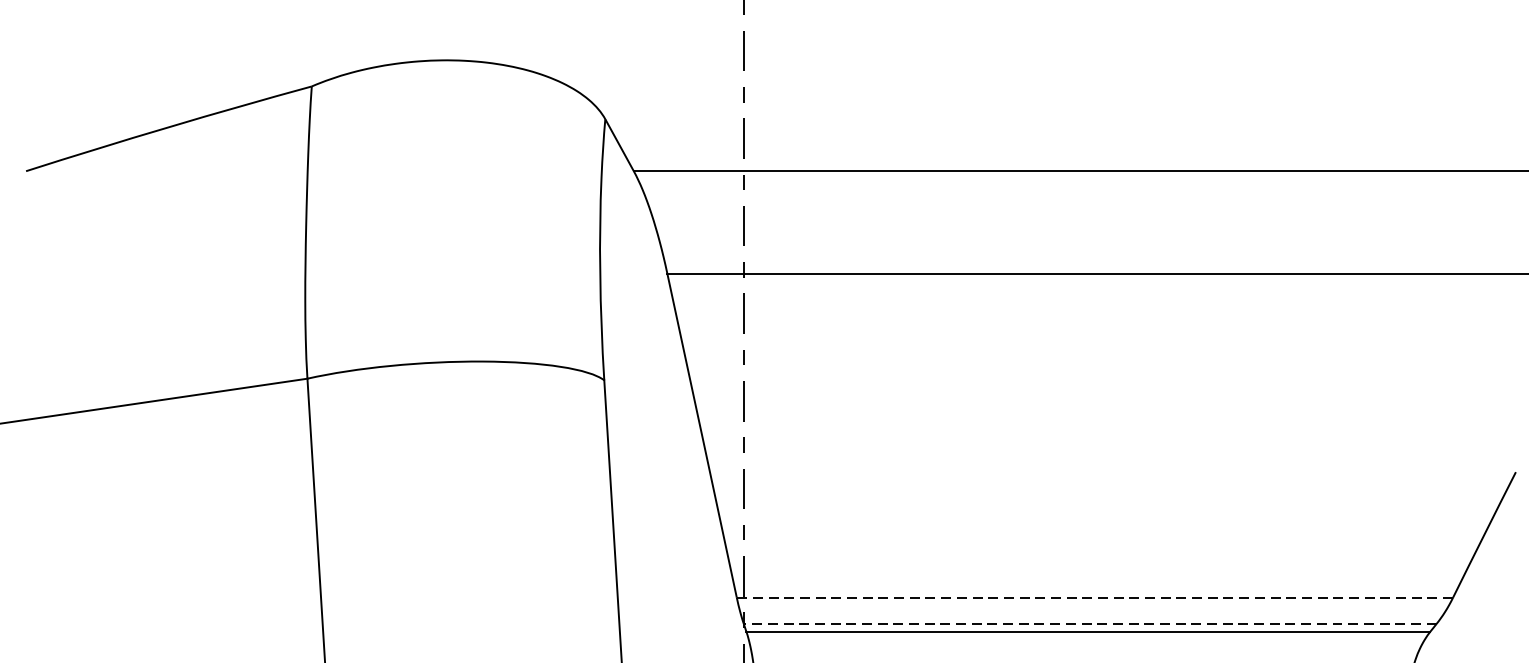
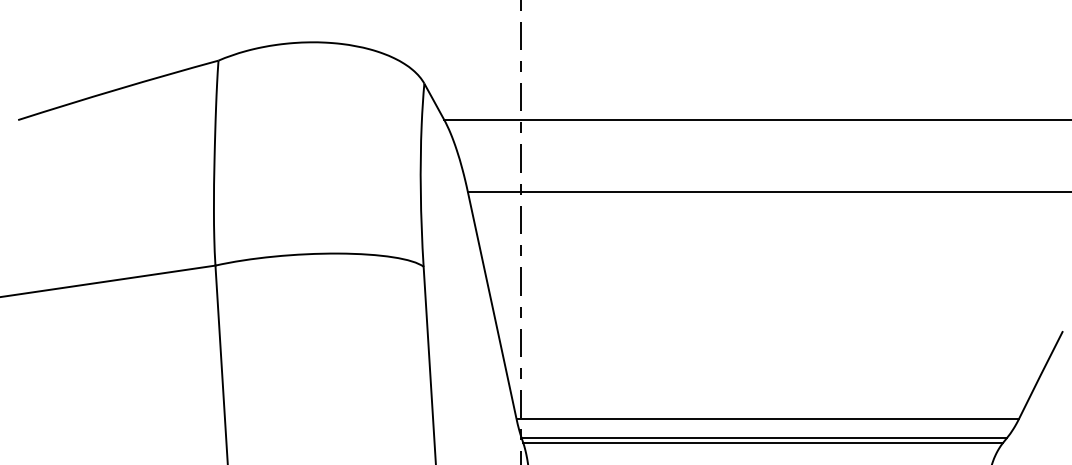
line: (1094, 598) -> (767, 419), dashed -> solid
line: (1090, 623) -> (764, 437), dashed -> solid

